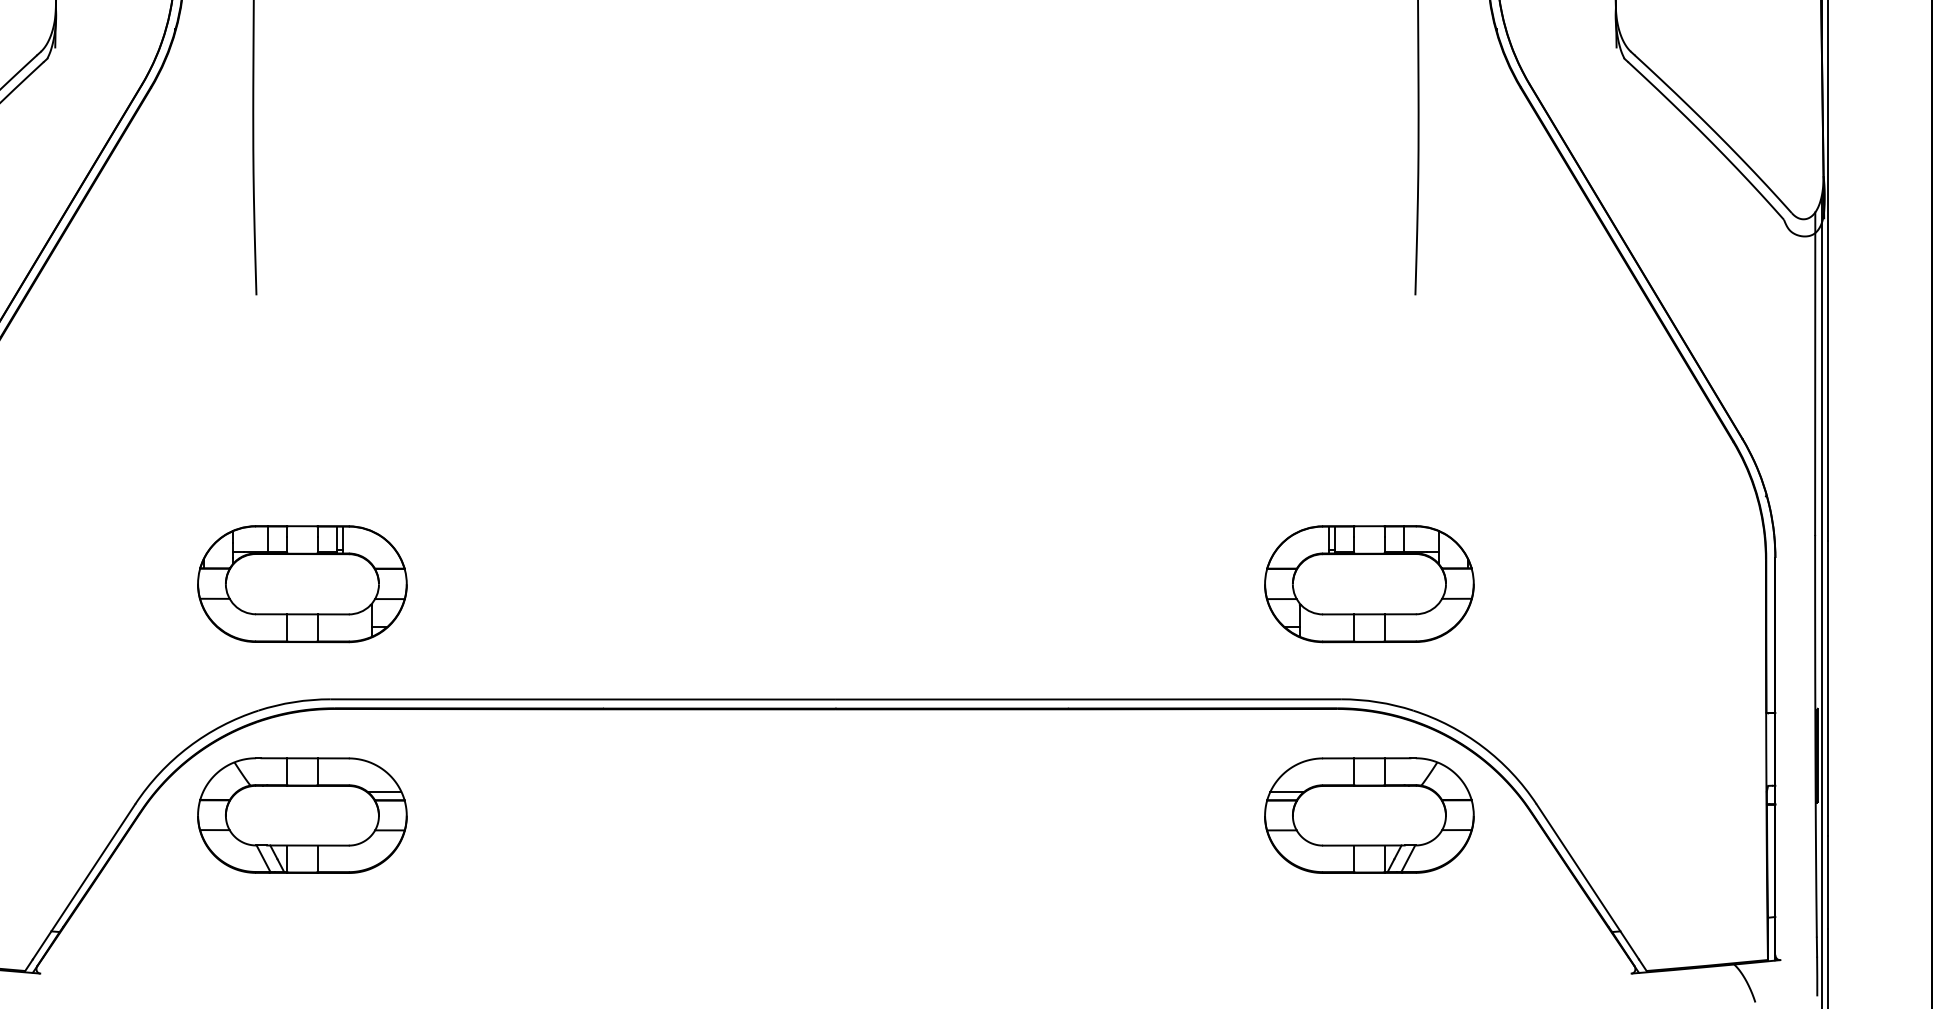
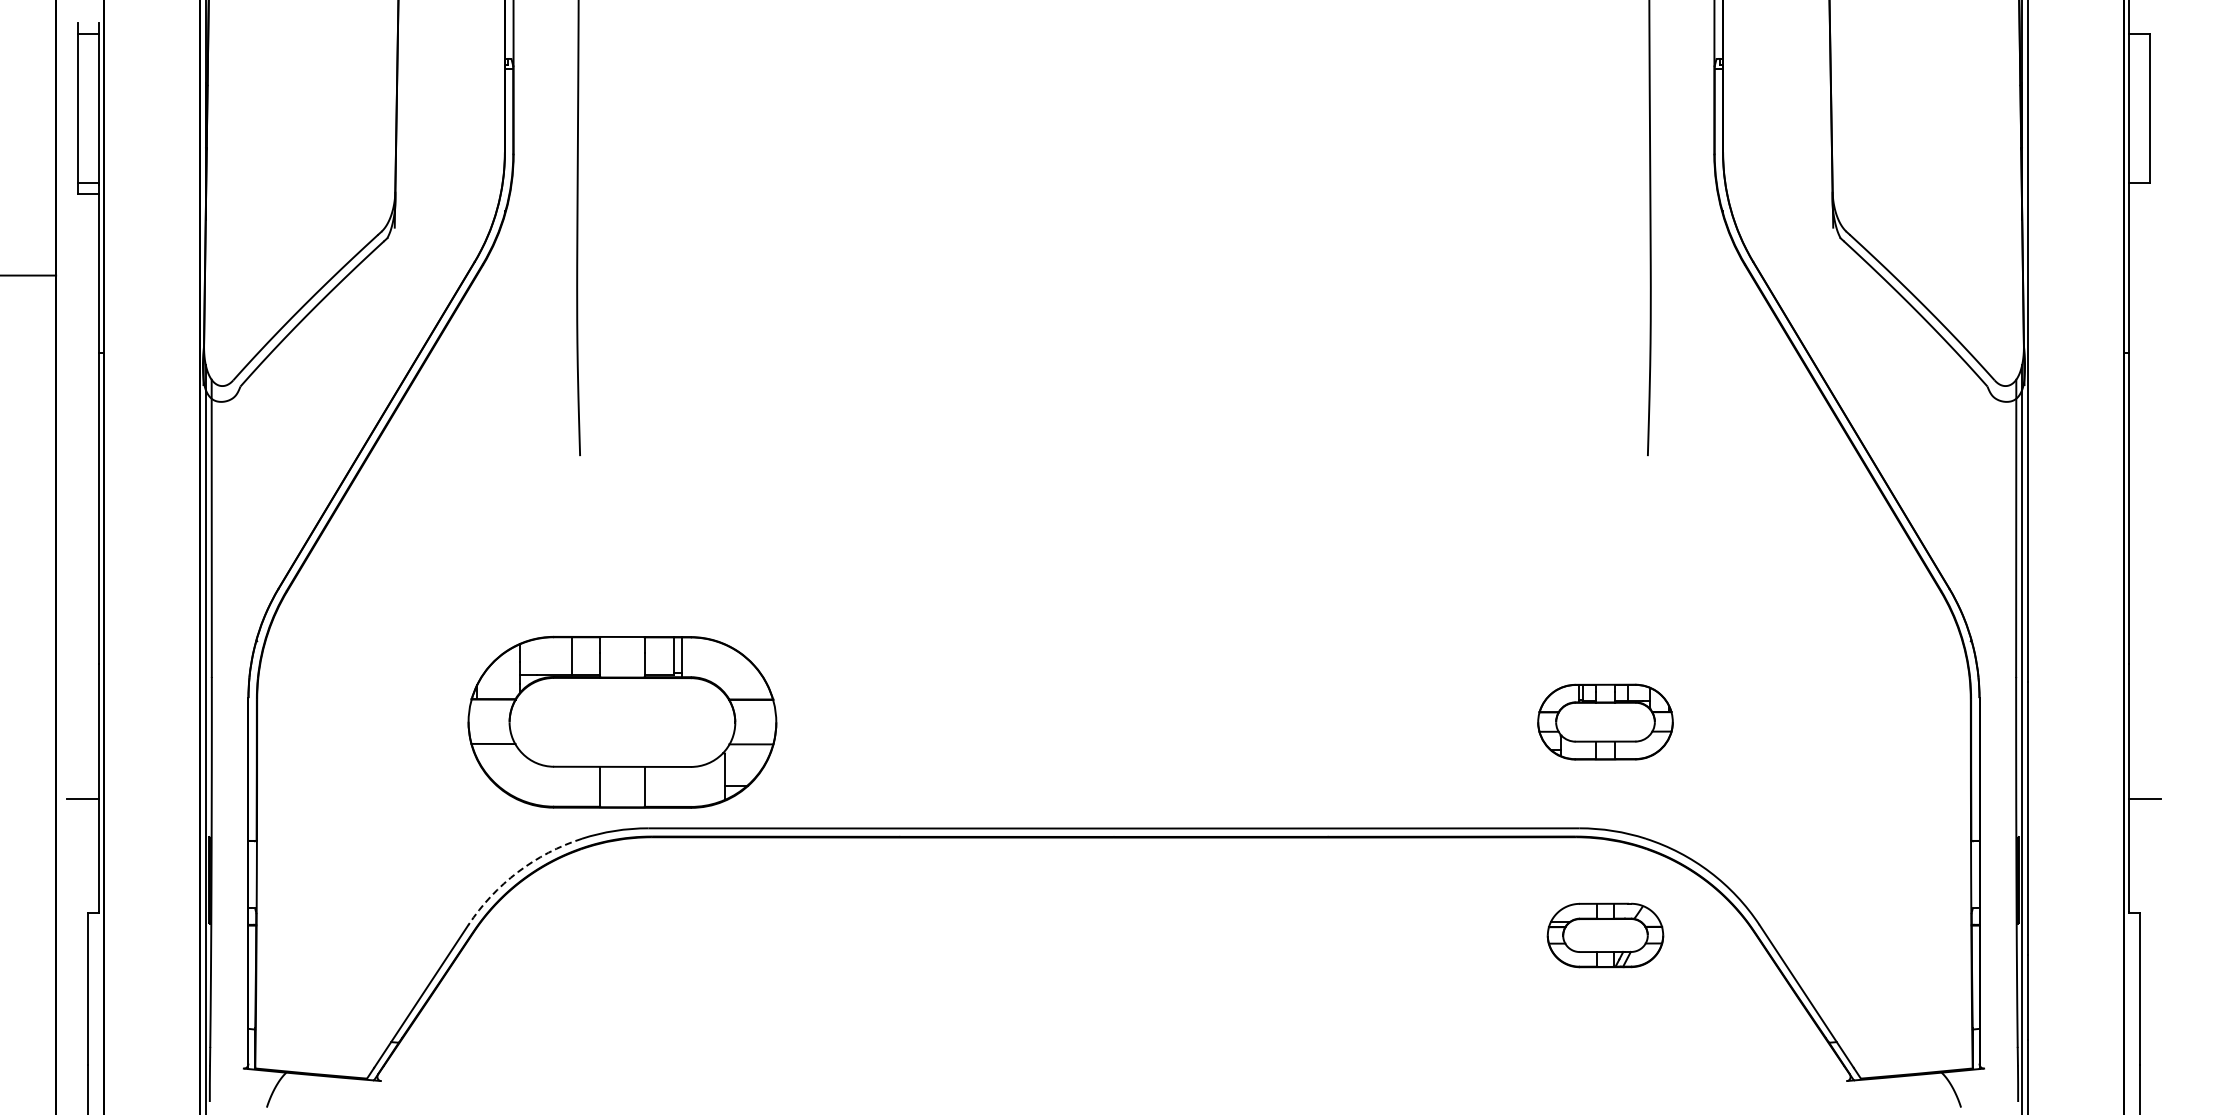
part: (302, 583) -> (622, 721), size x1.6
part: (1369, 583) -> (1605, 721), size x0.7
arc: (188, 747) -> (517, 872), solid -> dashed
part: (302, 815) -> (622, 935), removed
part: (1369, 815) -> (1605, 935), size x0.6

